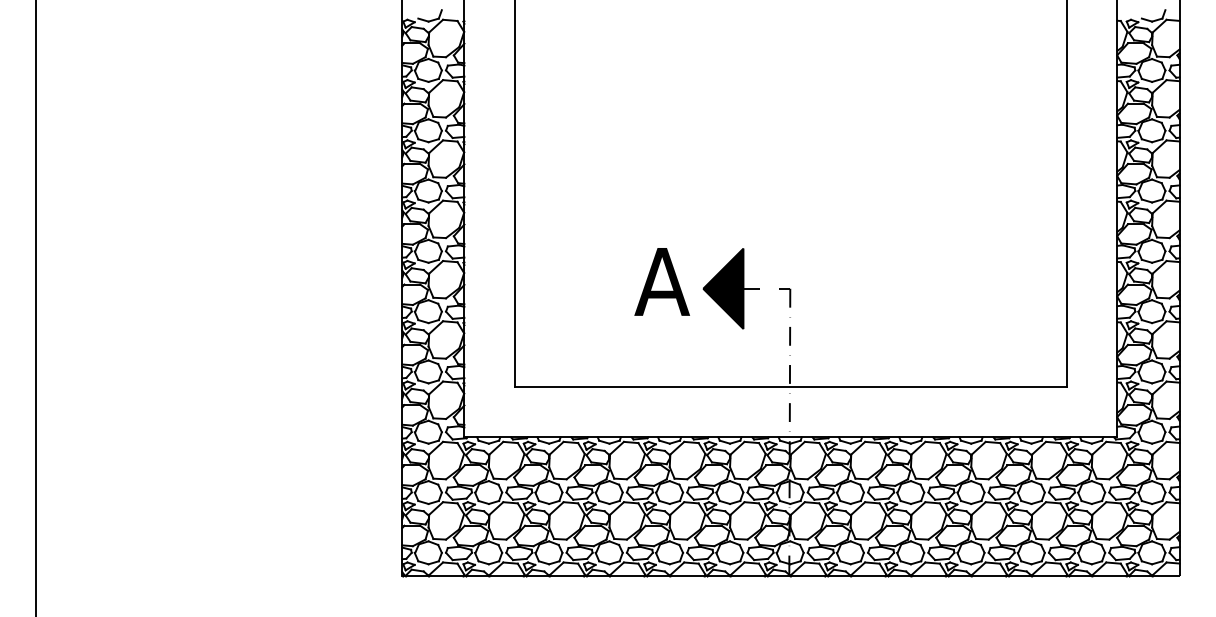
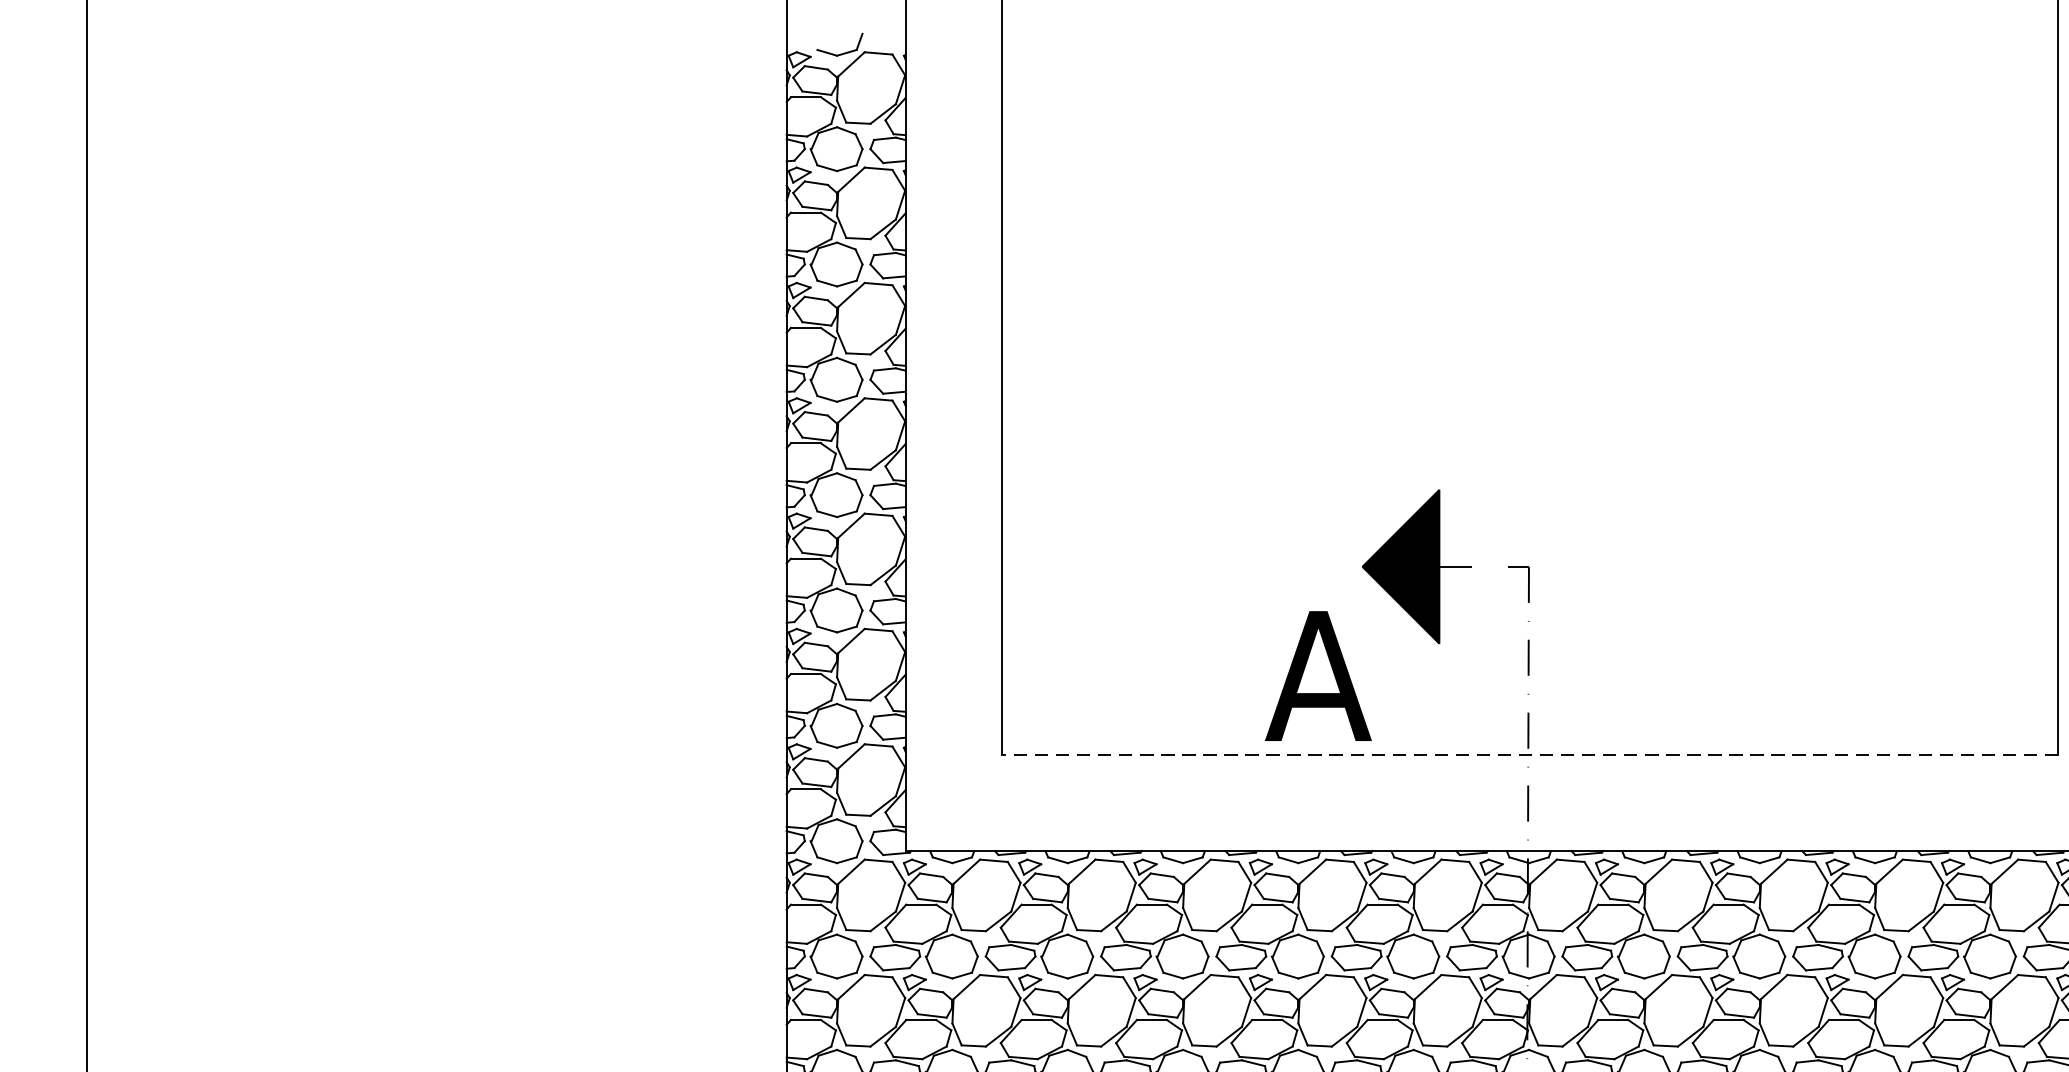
text: (661, 281) -> (1317, 675), moved
line: (790, 386) -> (1529, 753), solid -> dashed

